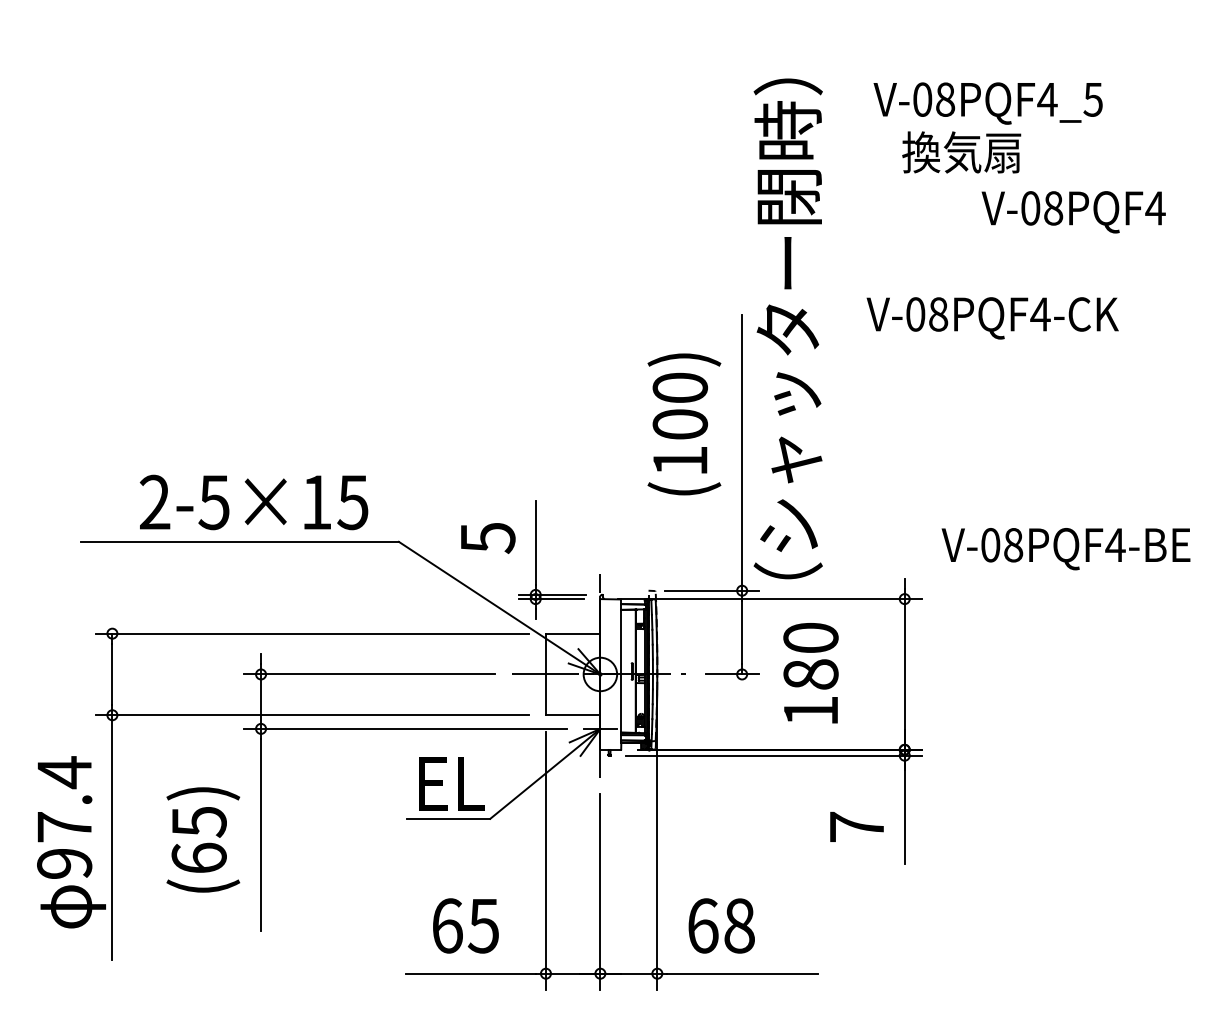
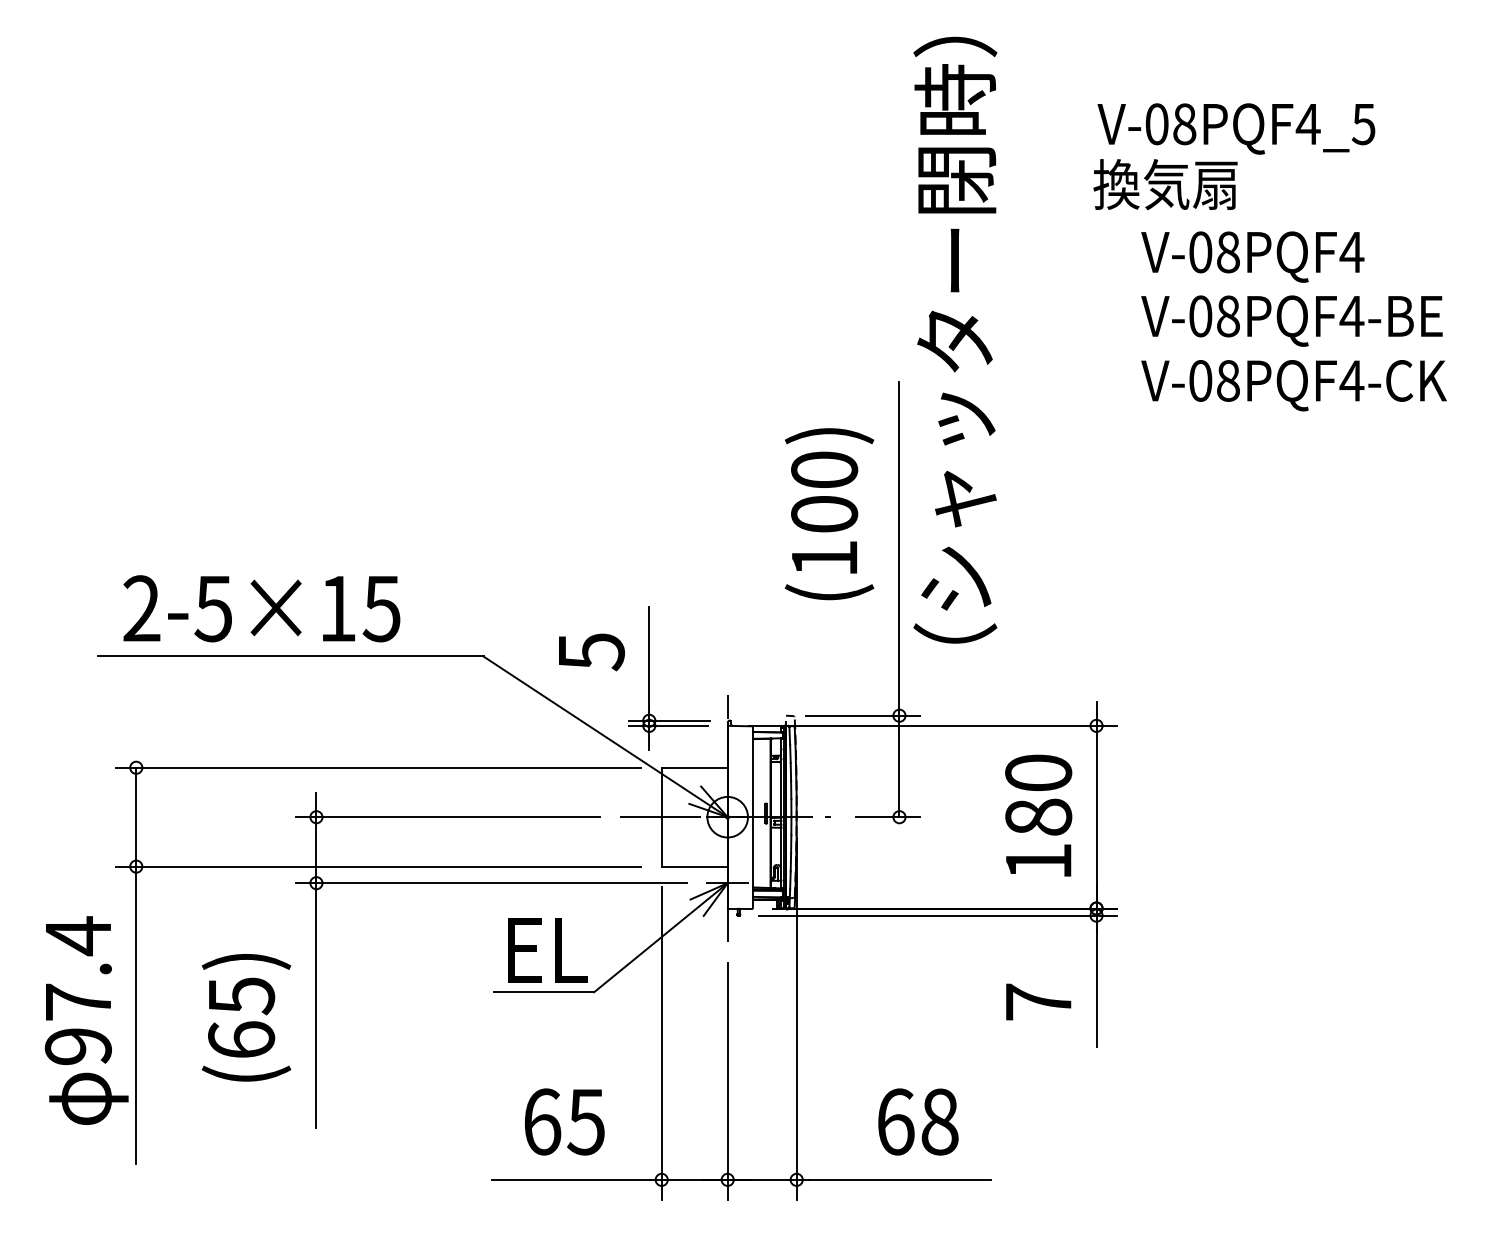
text: (987, 103) -> (1235, 128), moved
text: (1073, 212) -> (1252, 257), moved
text: (992, 318) -> (1293, 385), moved
text: (787, 328) -> (954, 339), moved
text: (253, 502) -> (261, 608), moved
text: (1065, 549) -> (1291, 321), moved
text: (810, 673) -> (1038, 816), moved
text: (721, 925) -> (918, 1121), moved

